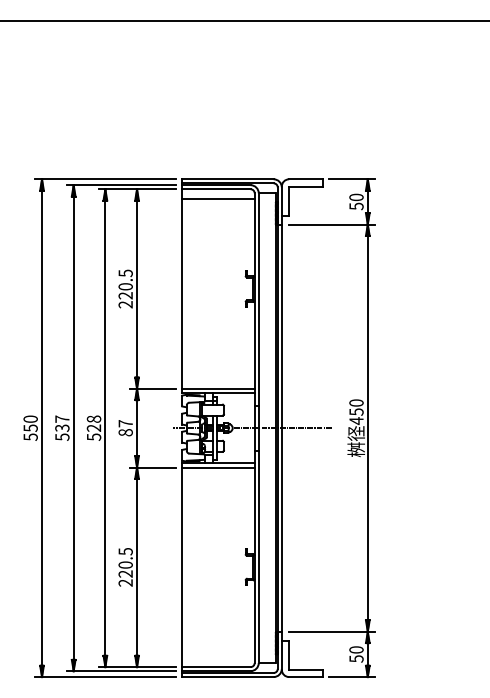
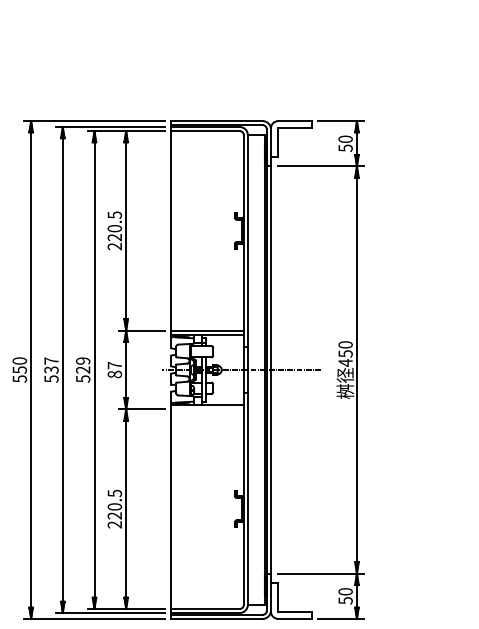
line: (218, 198) -> (207, 140), removed
text: (94, 418) -> (83, 360), 528 -> 529
line: (218, 467) -> (207, 409), removed

